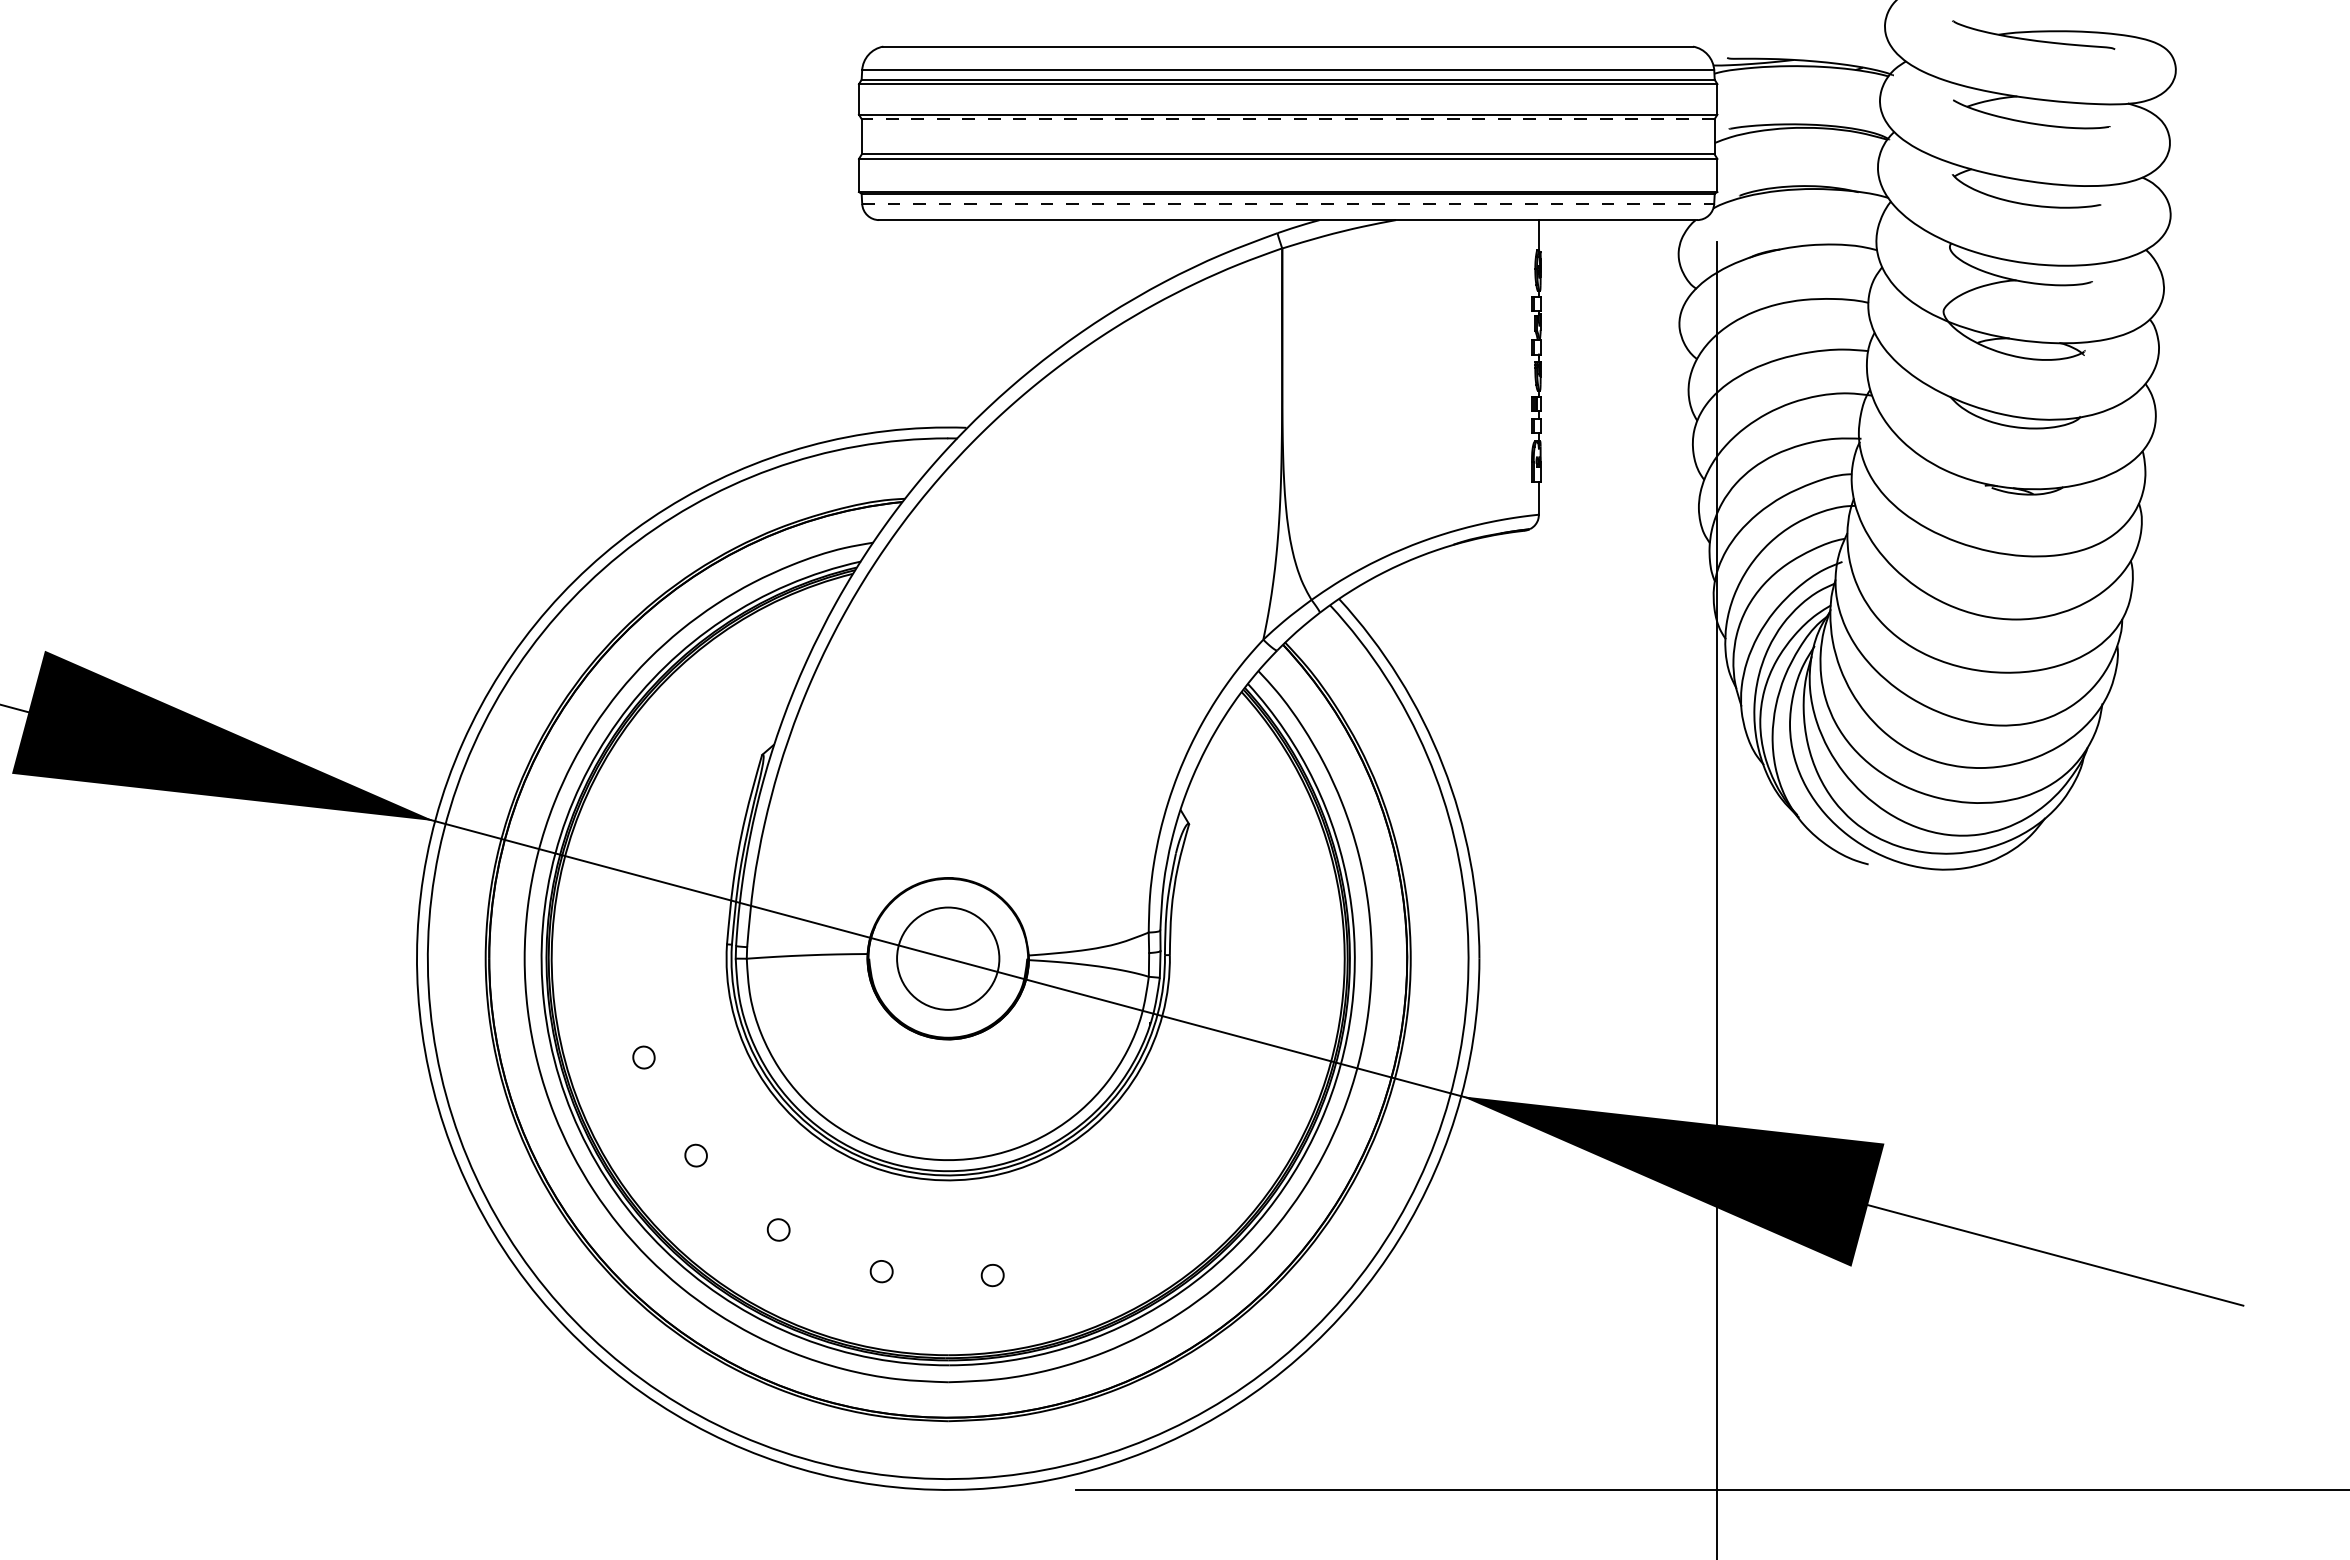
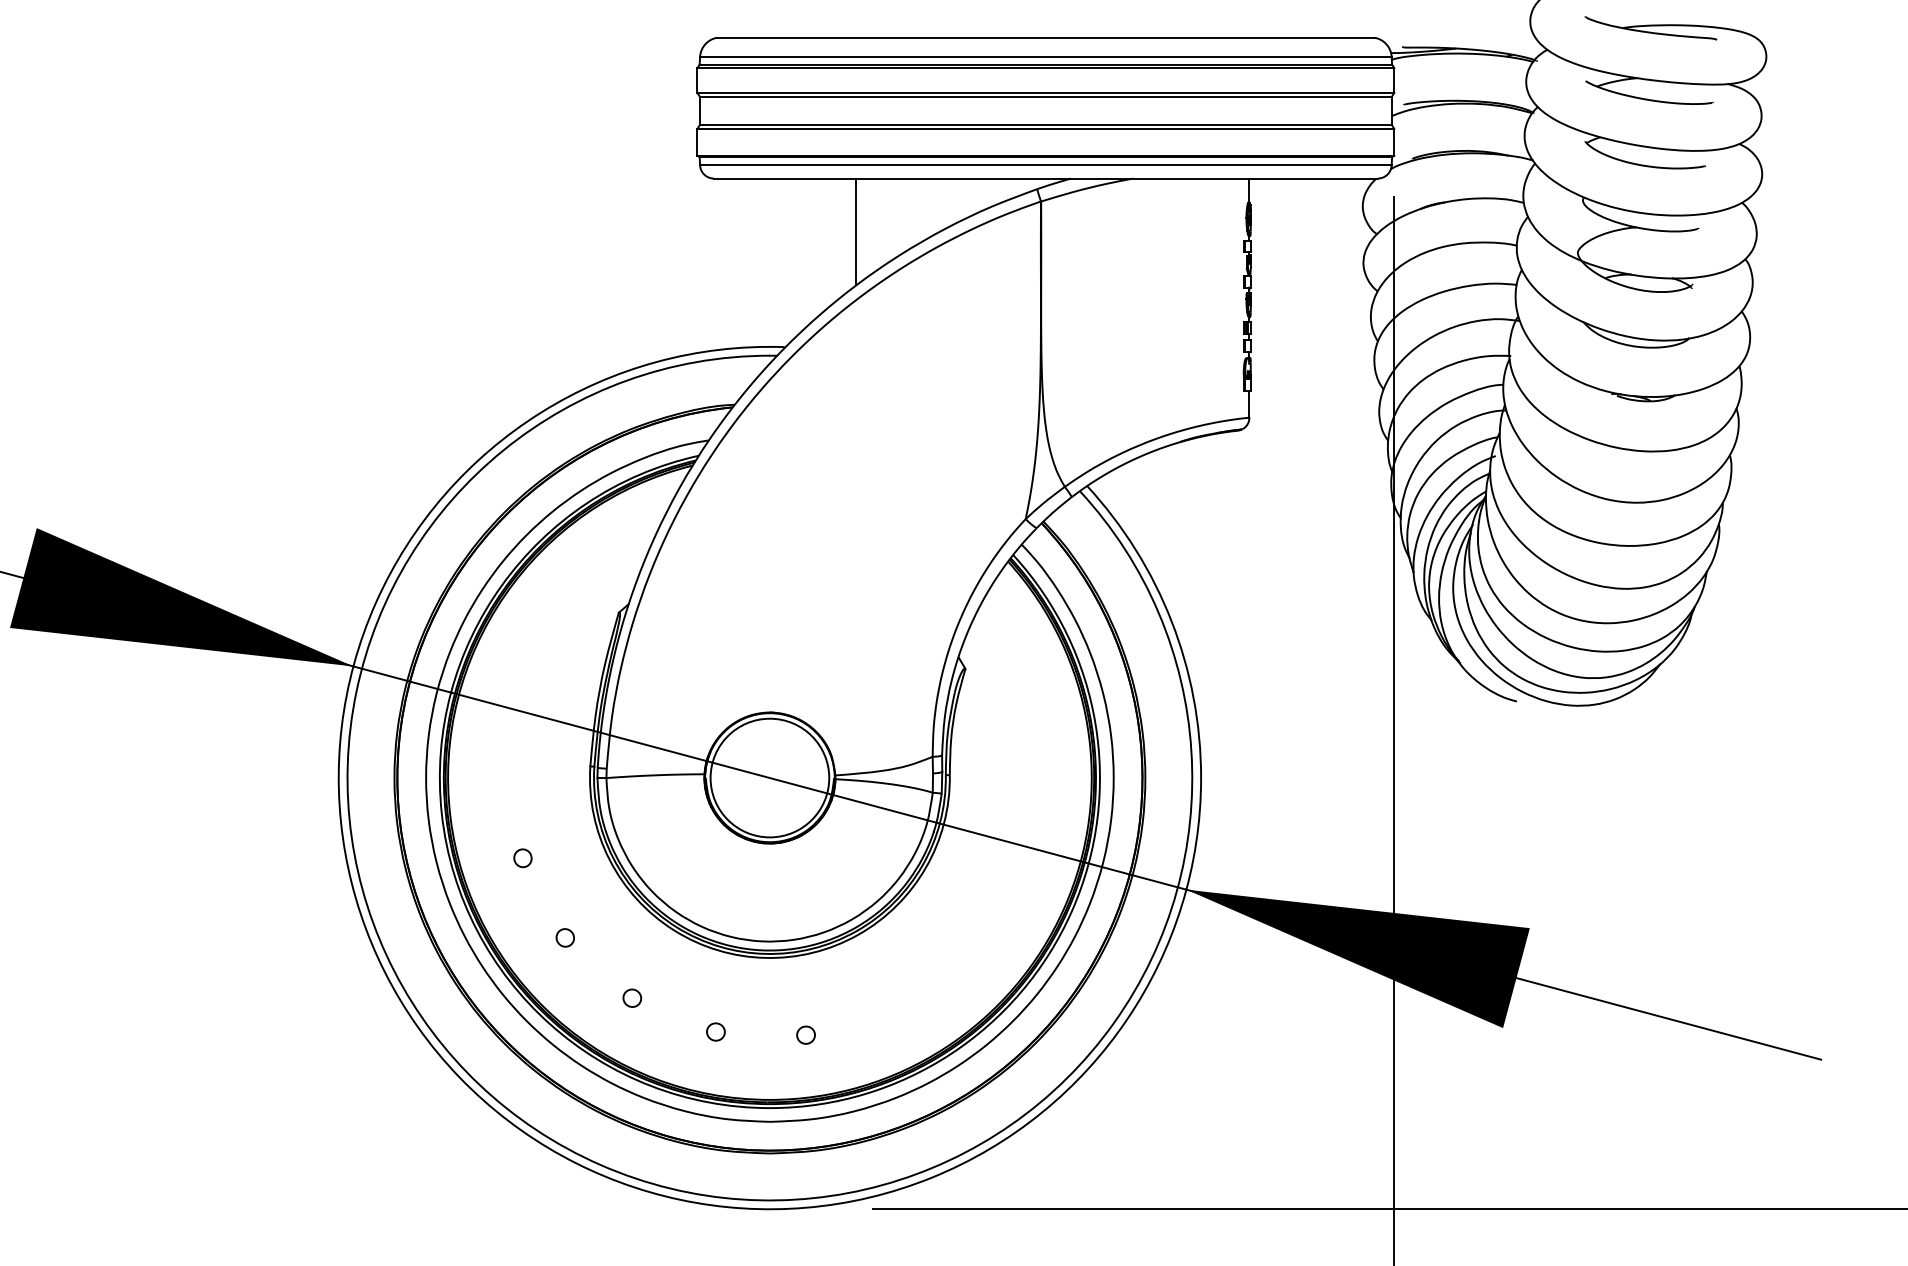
line: (1287, 119) -> (1045, 96), dashed -> solid
line: (1288, 204) -> (1046, 165), dashed -> solid
line: (1054, 285) -> (856, 231), added
circle: (948, 958) -> (770, 777), size x1.43

